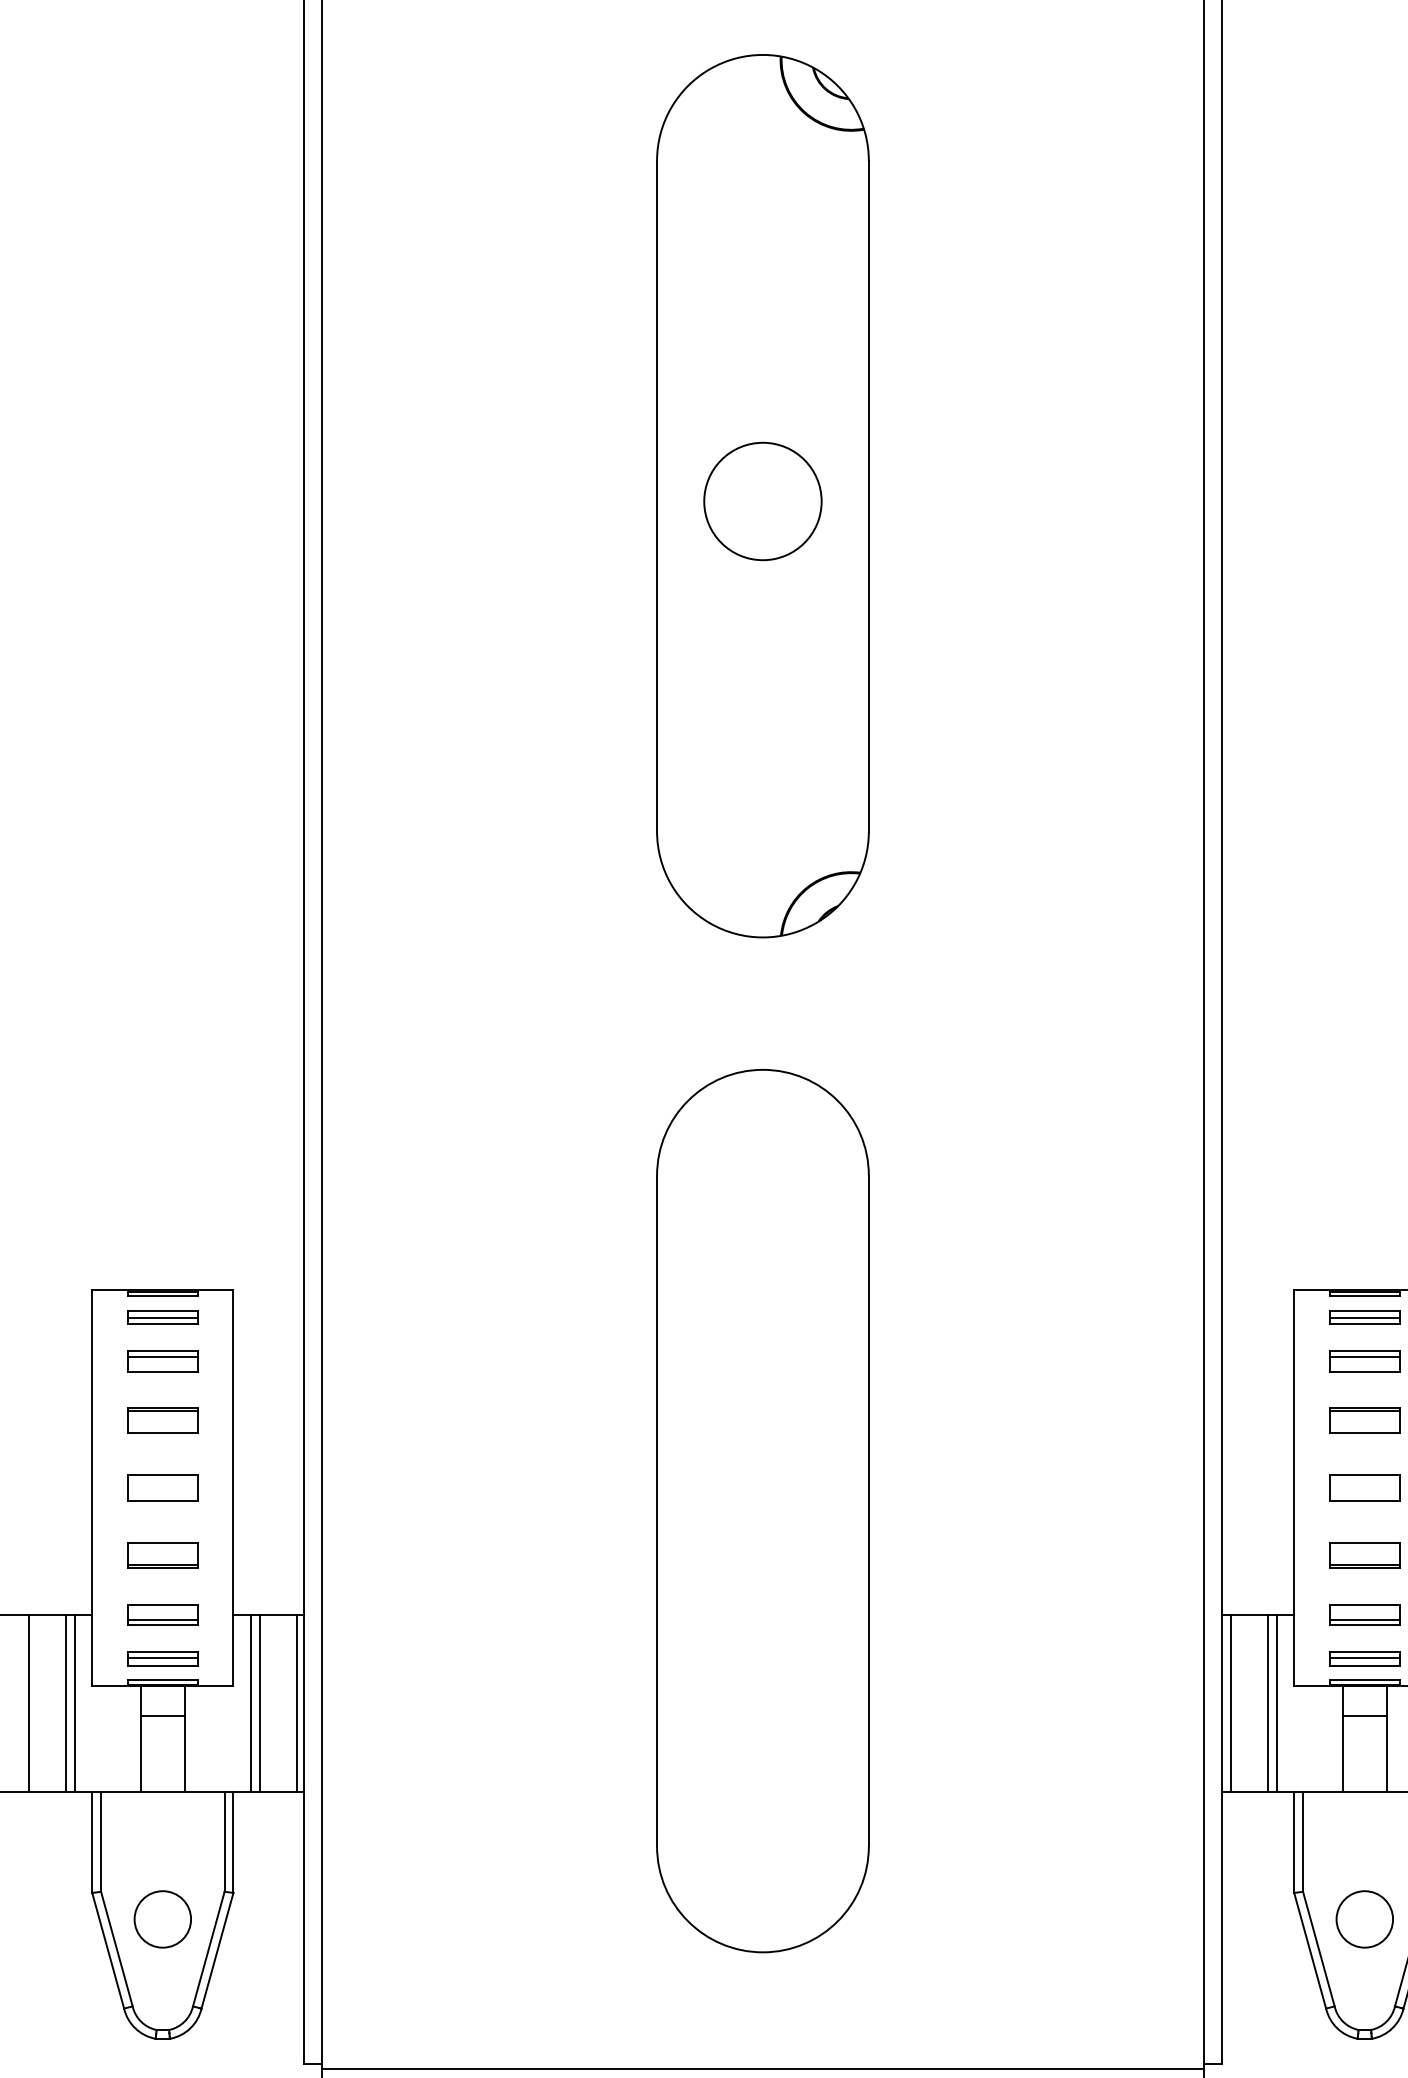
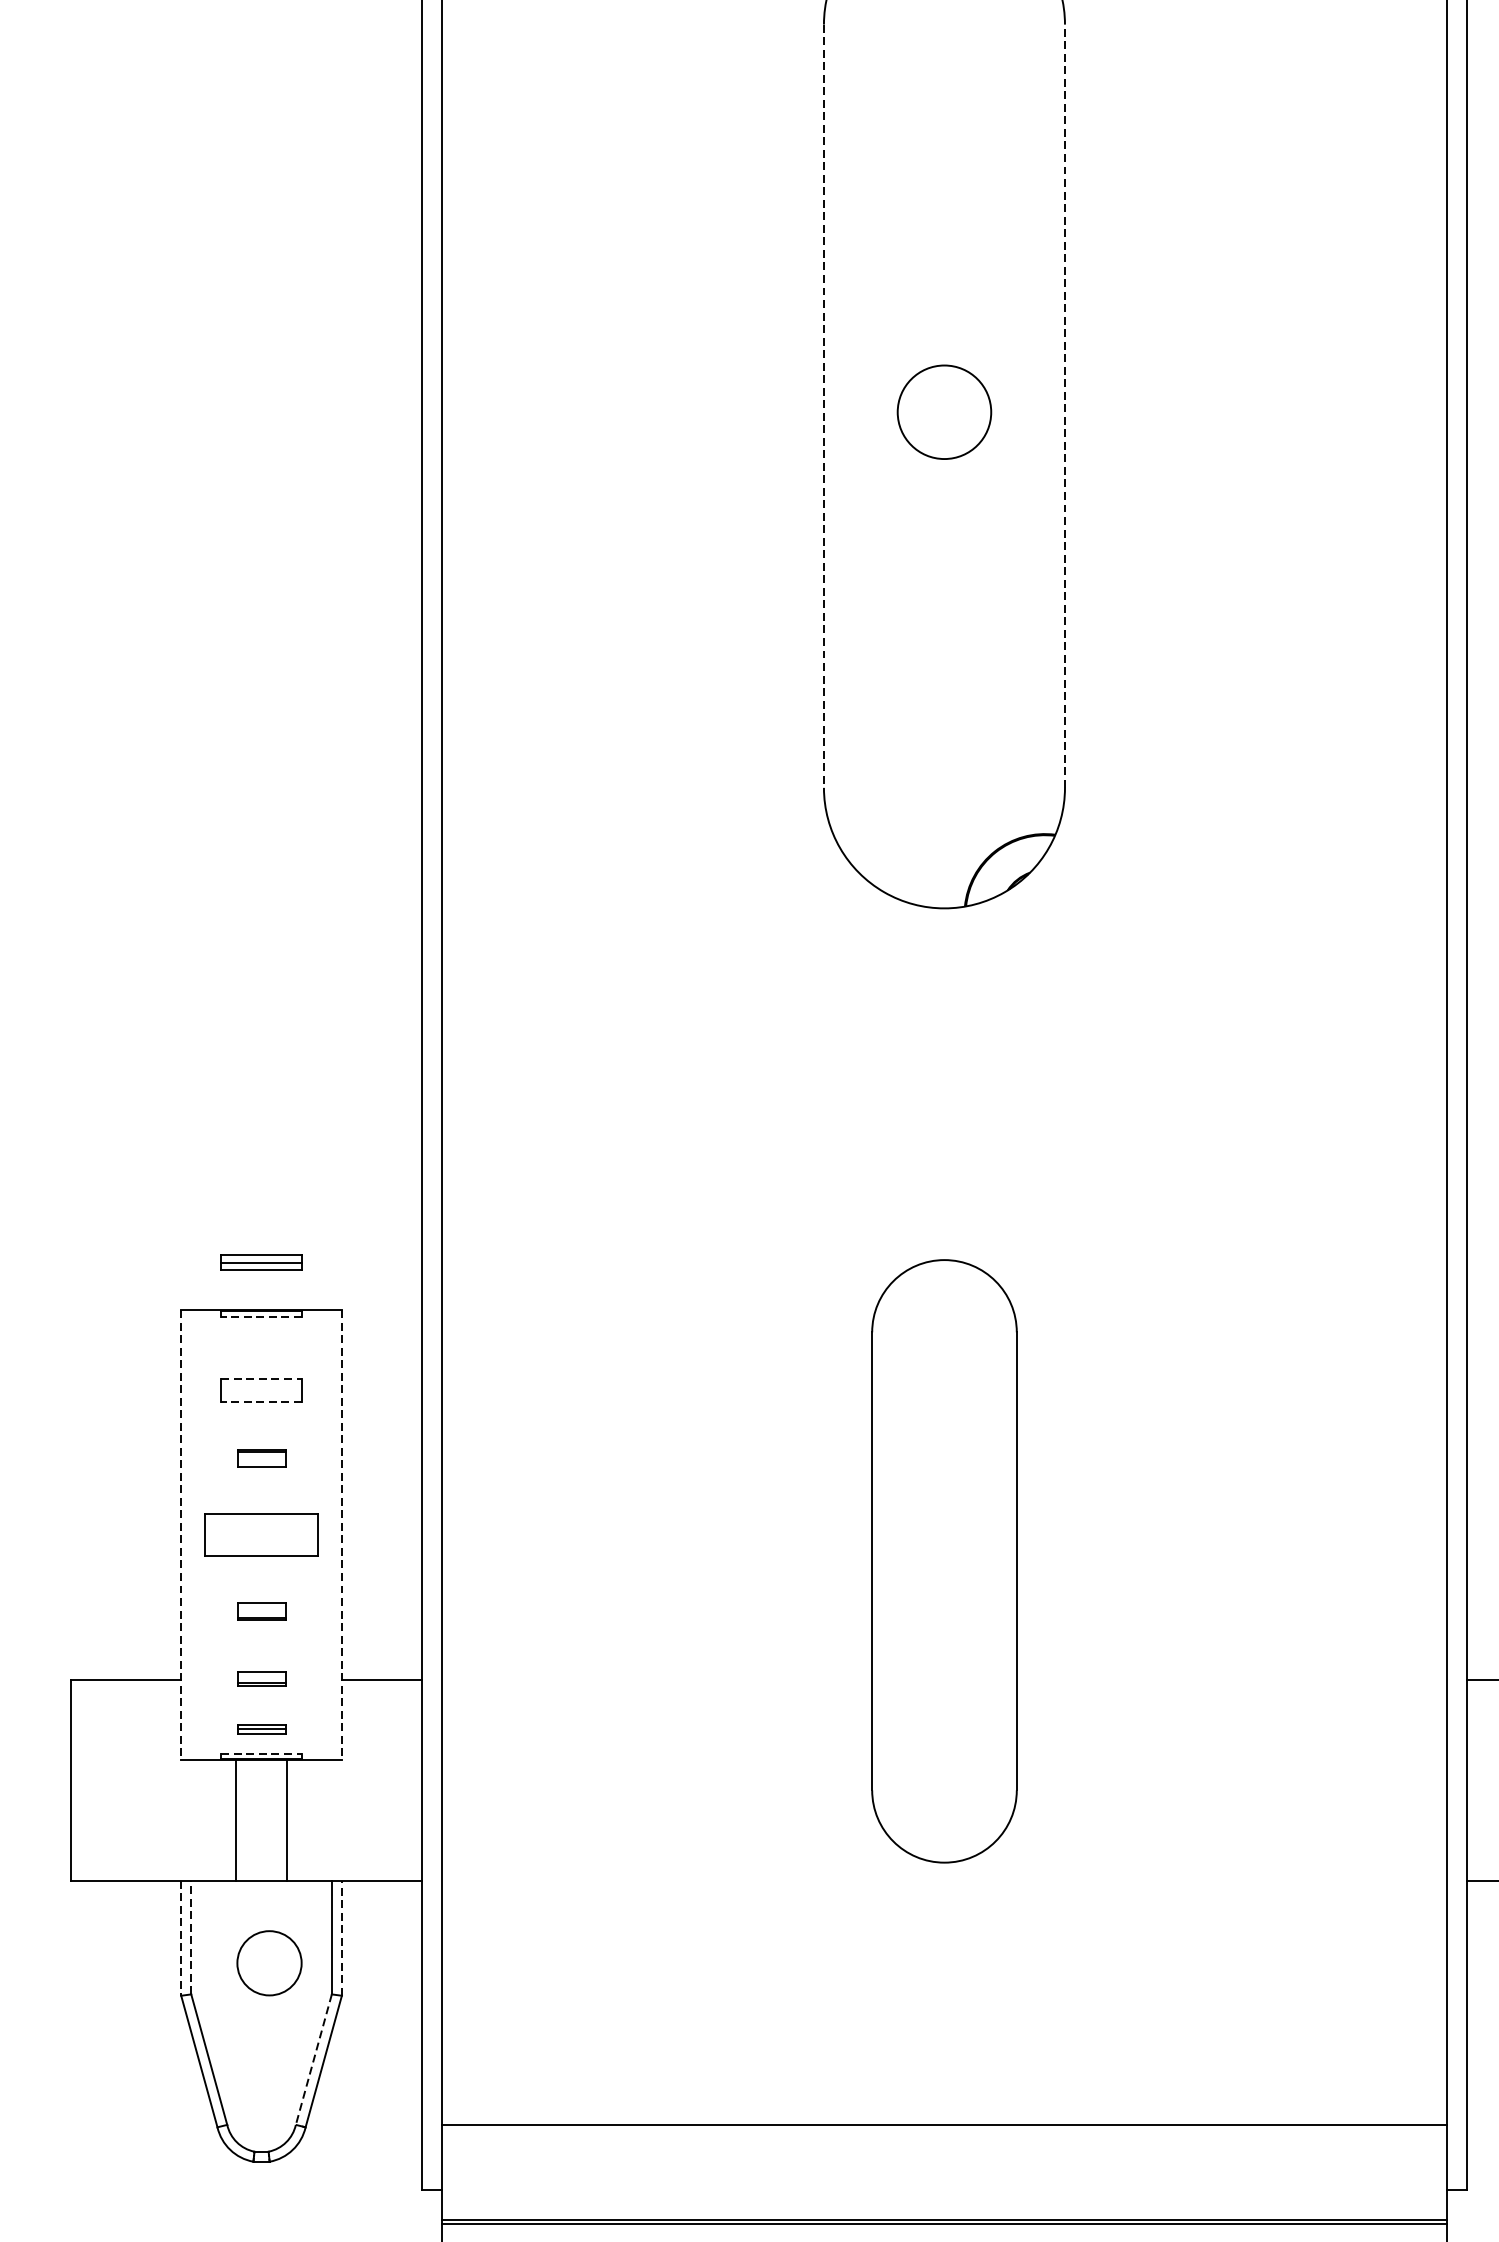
line: (868, 495) -> (1064, 405), solid -> dashed
line: (657, 496) -> (824, 406), solid -> dashed
circle: (762, 501) -> (943, 412), size x0.7
line: (162, 1296) -> (261, 1316), solid -> dashed
part: (162, 1317) -> (261, 1262), moved
line: (163, 1351) -> (262, 1379), solid -> dashed
line: (162, 1356) -> (261, 1385), removed
line: (162, 1371) -> (261, 1402), solid -> dashed
part: (162, 1420) -> (261, 1458), size x0.6
part: (162, 1487) -> (261, 1534), size x1.4
line: (92, 1488) -> (181, 1535), solid -> dashed
line: (233, 1488) -> (341, 1535), solid -> dashed
part: (762, 1511) -> (943, 1561), size x0.6
part: (162, 1555) -> (261, 1611), size x0.6
part: (162, 1614) -> (261, 1678), size x0.6
part: (162, 1658) -> (261, 1728), size x0.6
line: (163, 1680) -> (262, 1753), solid -> dashed
line: (28, 1703) -> (108, 1780), removed
line: (65, 1703) -> (150, 1780), removed
line: (74, 1703) -> (161, 1780), removed
line: (251, 1703) -> (362, 1780), removed
line: (259, 1703) -> (371, 1780), removed
line: (297, 1703) -> (414, 1780), removed
line: (1230, 1703) -> (1476, 1780), removed
line: (162, 1715) -> (261, 1793), removed
line: (101, 1841) -> (191, 1937), solid -> dashed
line: (92, 1842) -> (181, 1938), solid -> dashed
line: (233, 1842) -> (341, 1938), solid -> dashed
circle: (162, 1919) -> (269, 1963), moved
line: (208, 1949) -> (313, 2060), solid -> dashed
line: (762, 2068) -> (943, 2124), moved

